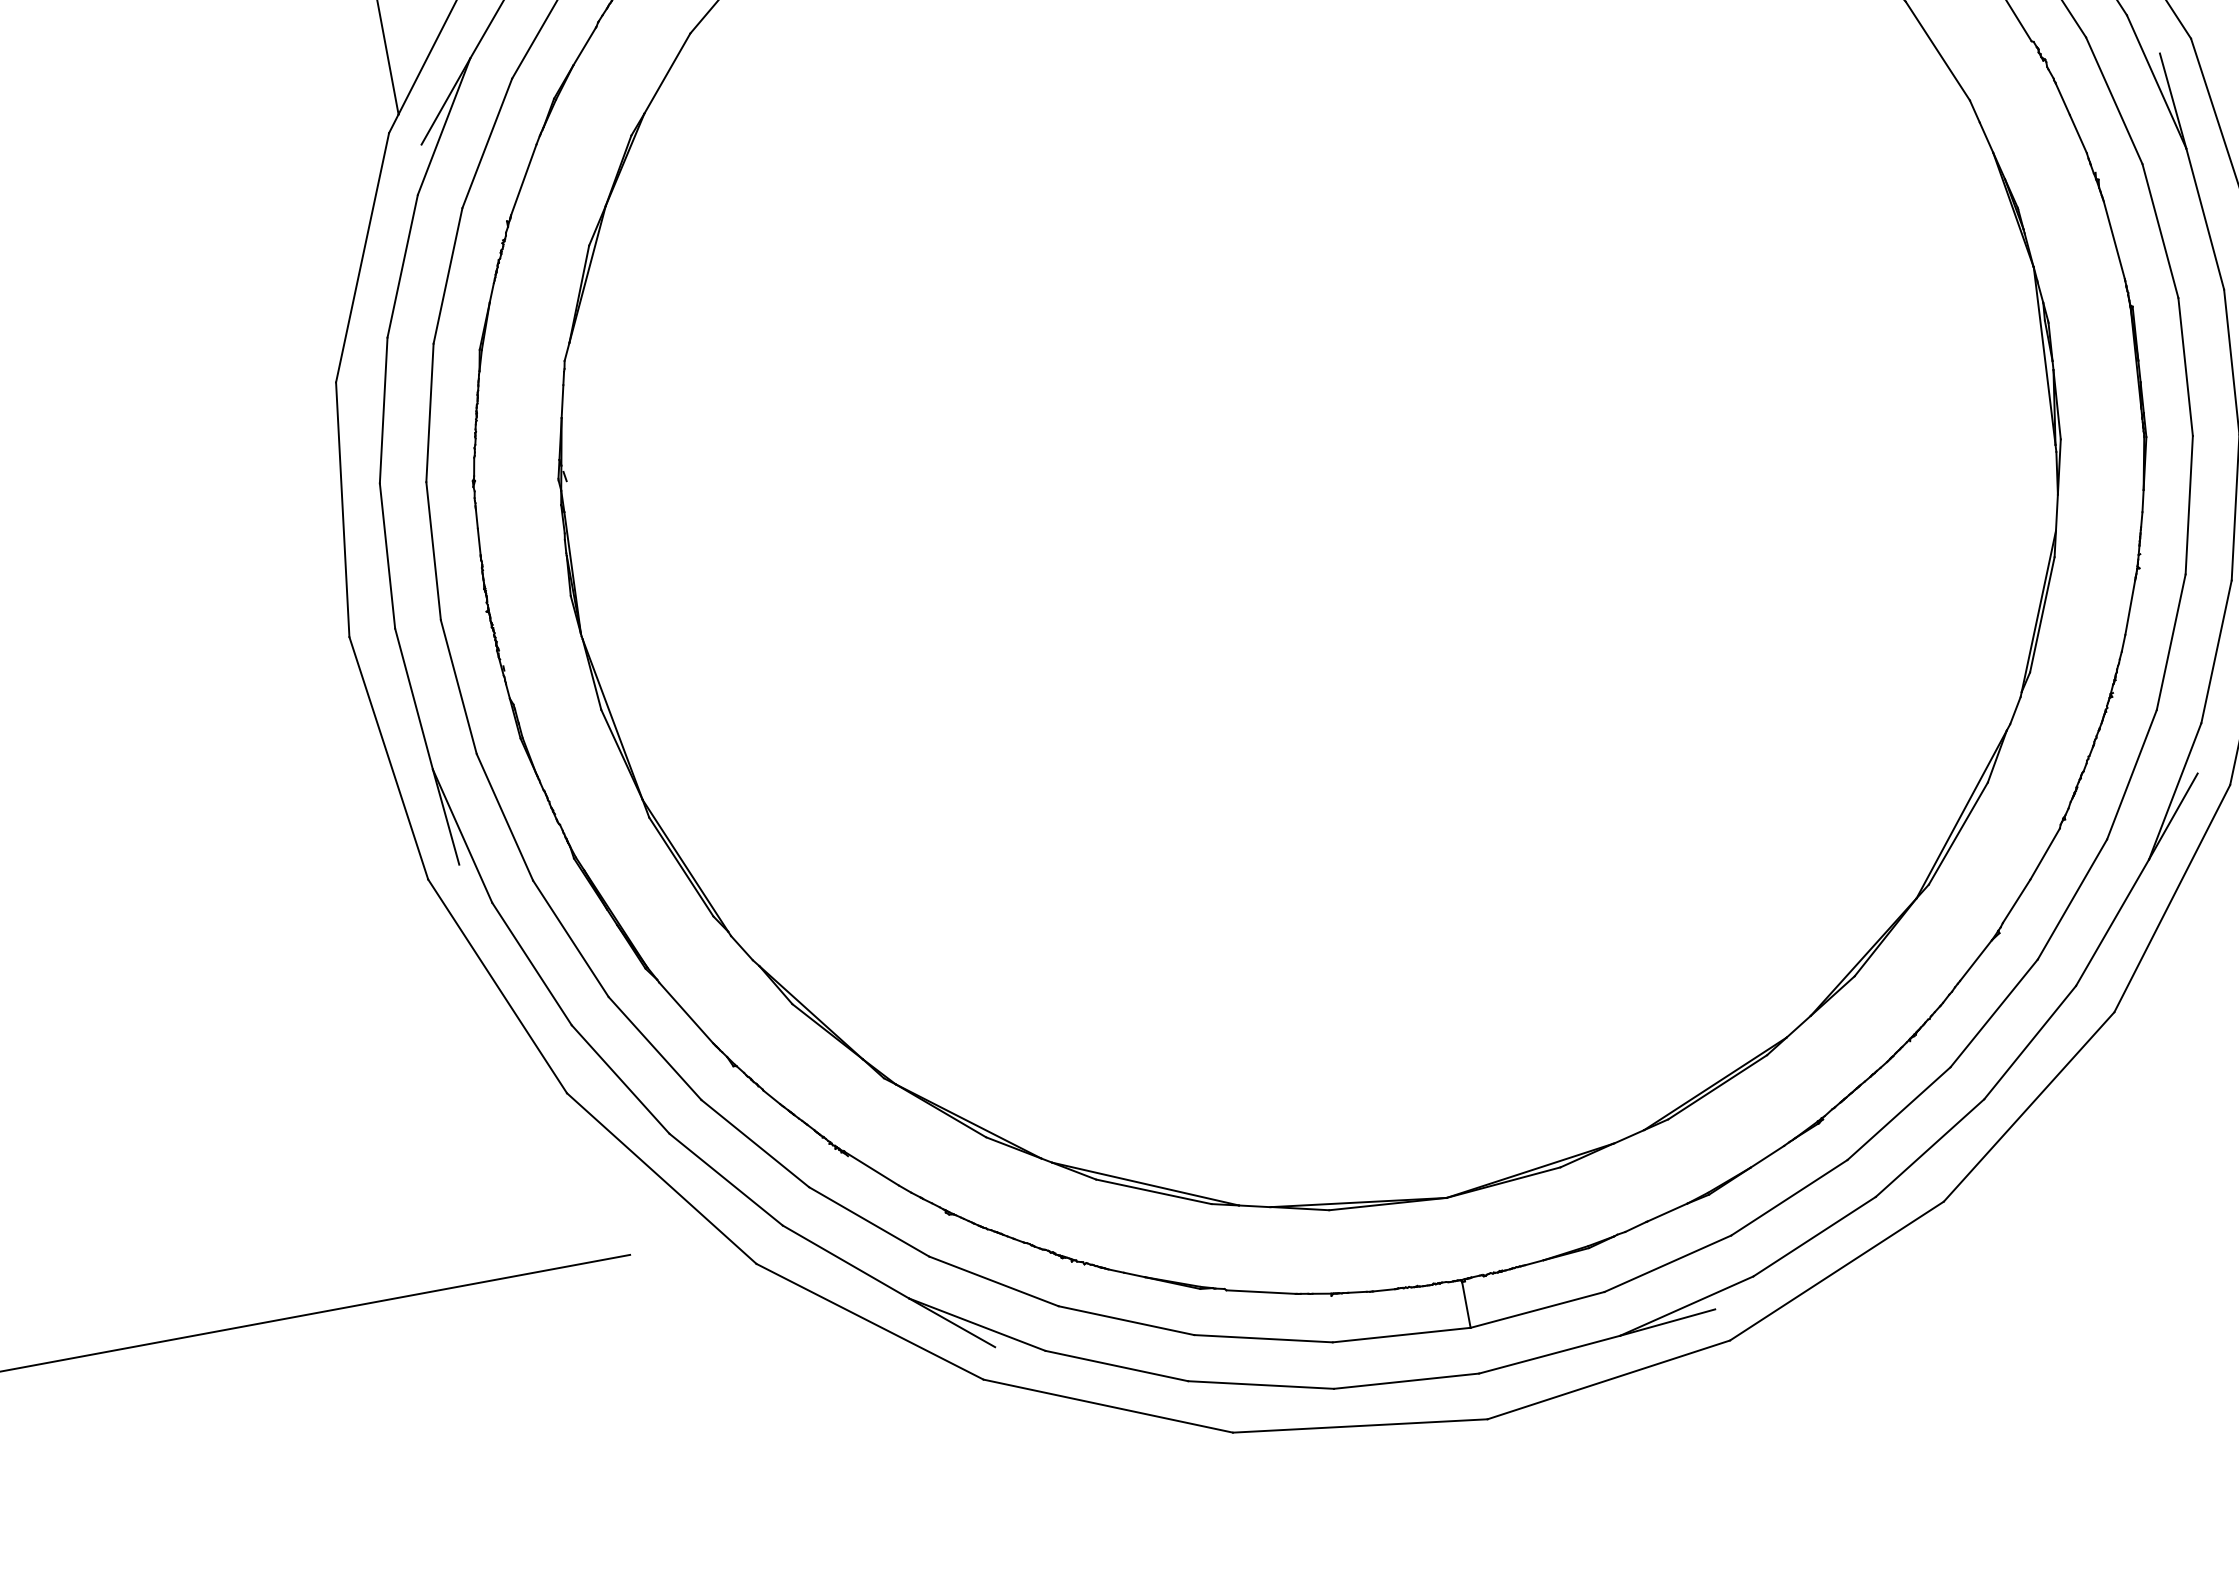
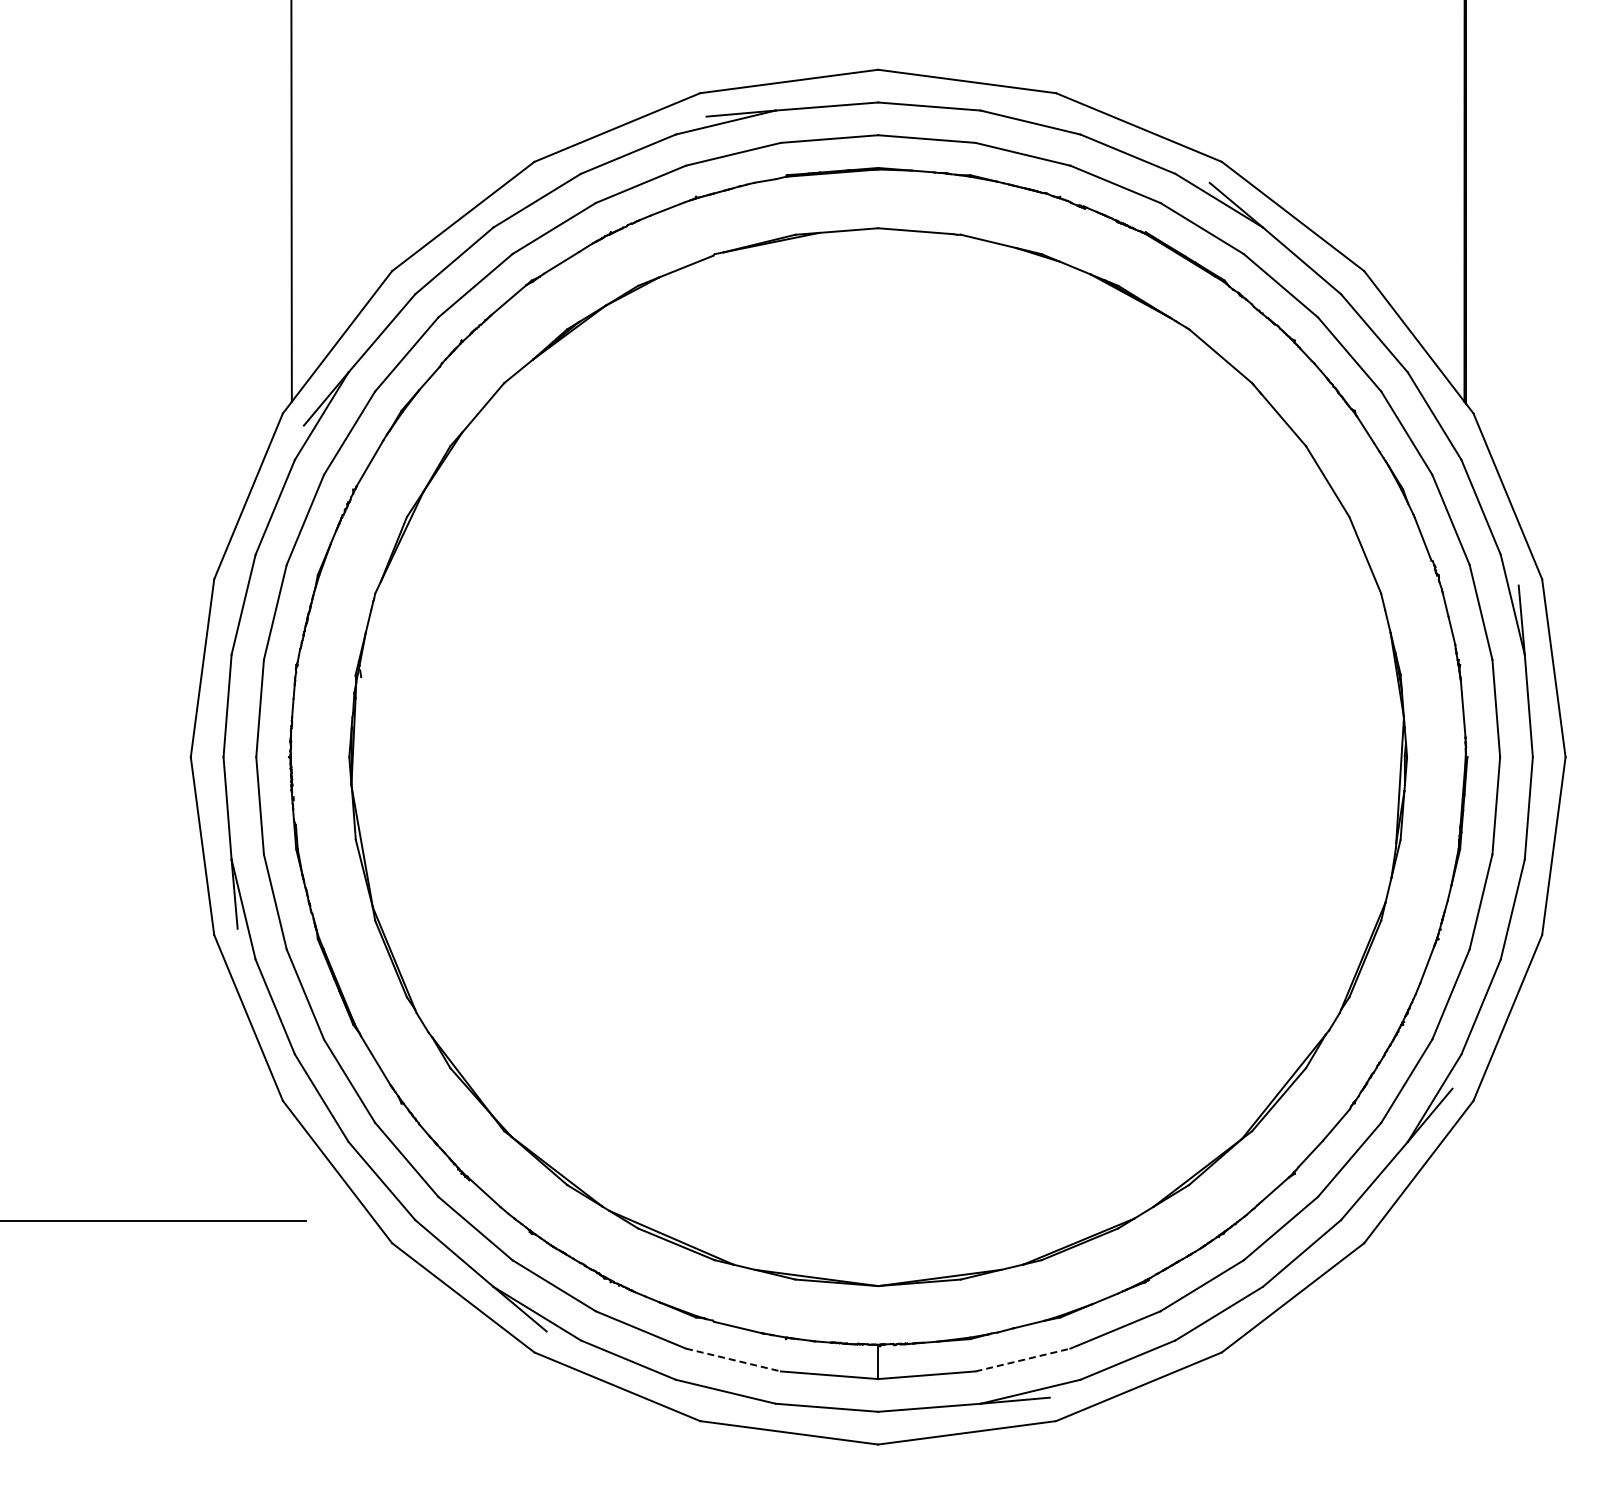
line: (1667, 1264) -> (1022, 1360), solid -> dashed
line: (1263, 1339) -> (733, 1360), solid -> dashed

